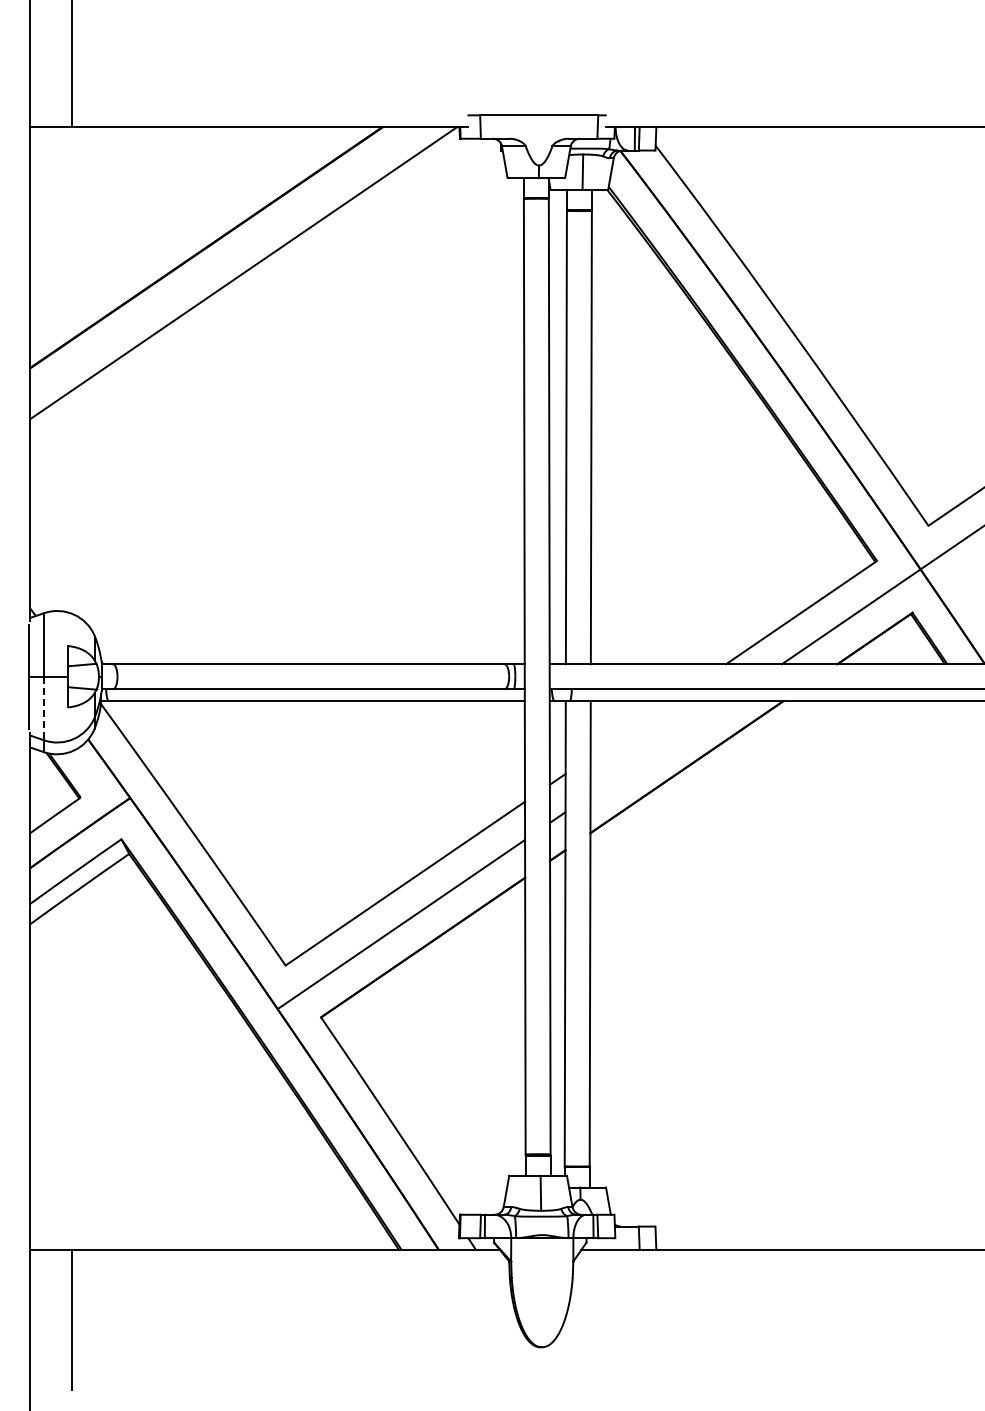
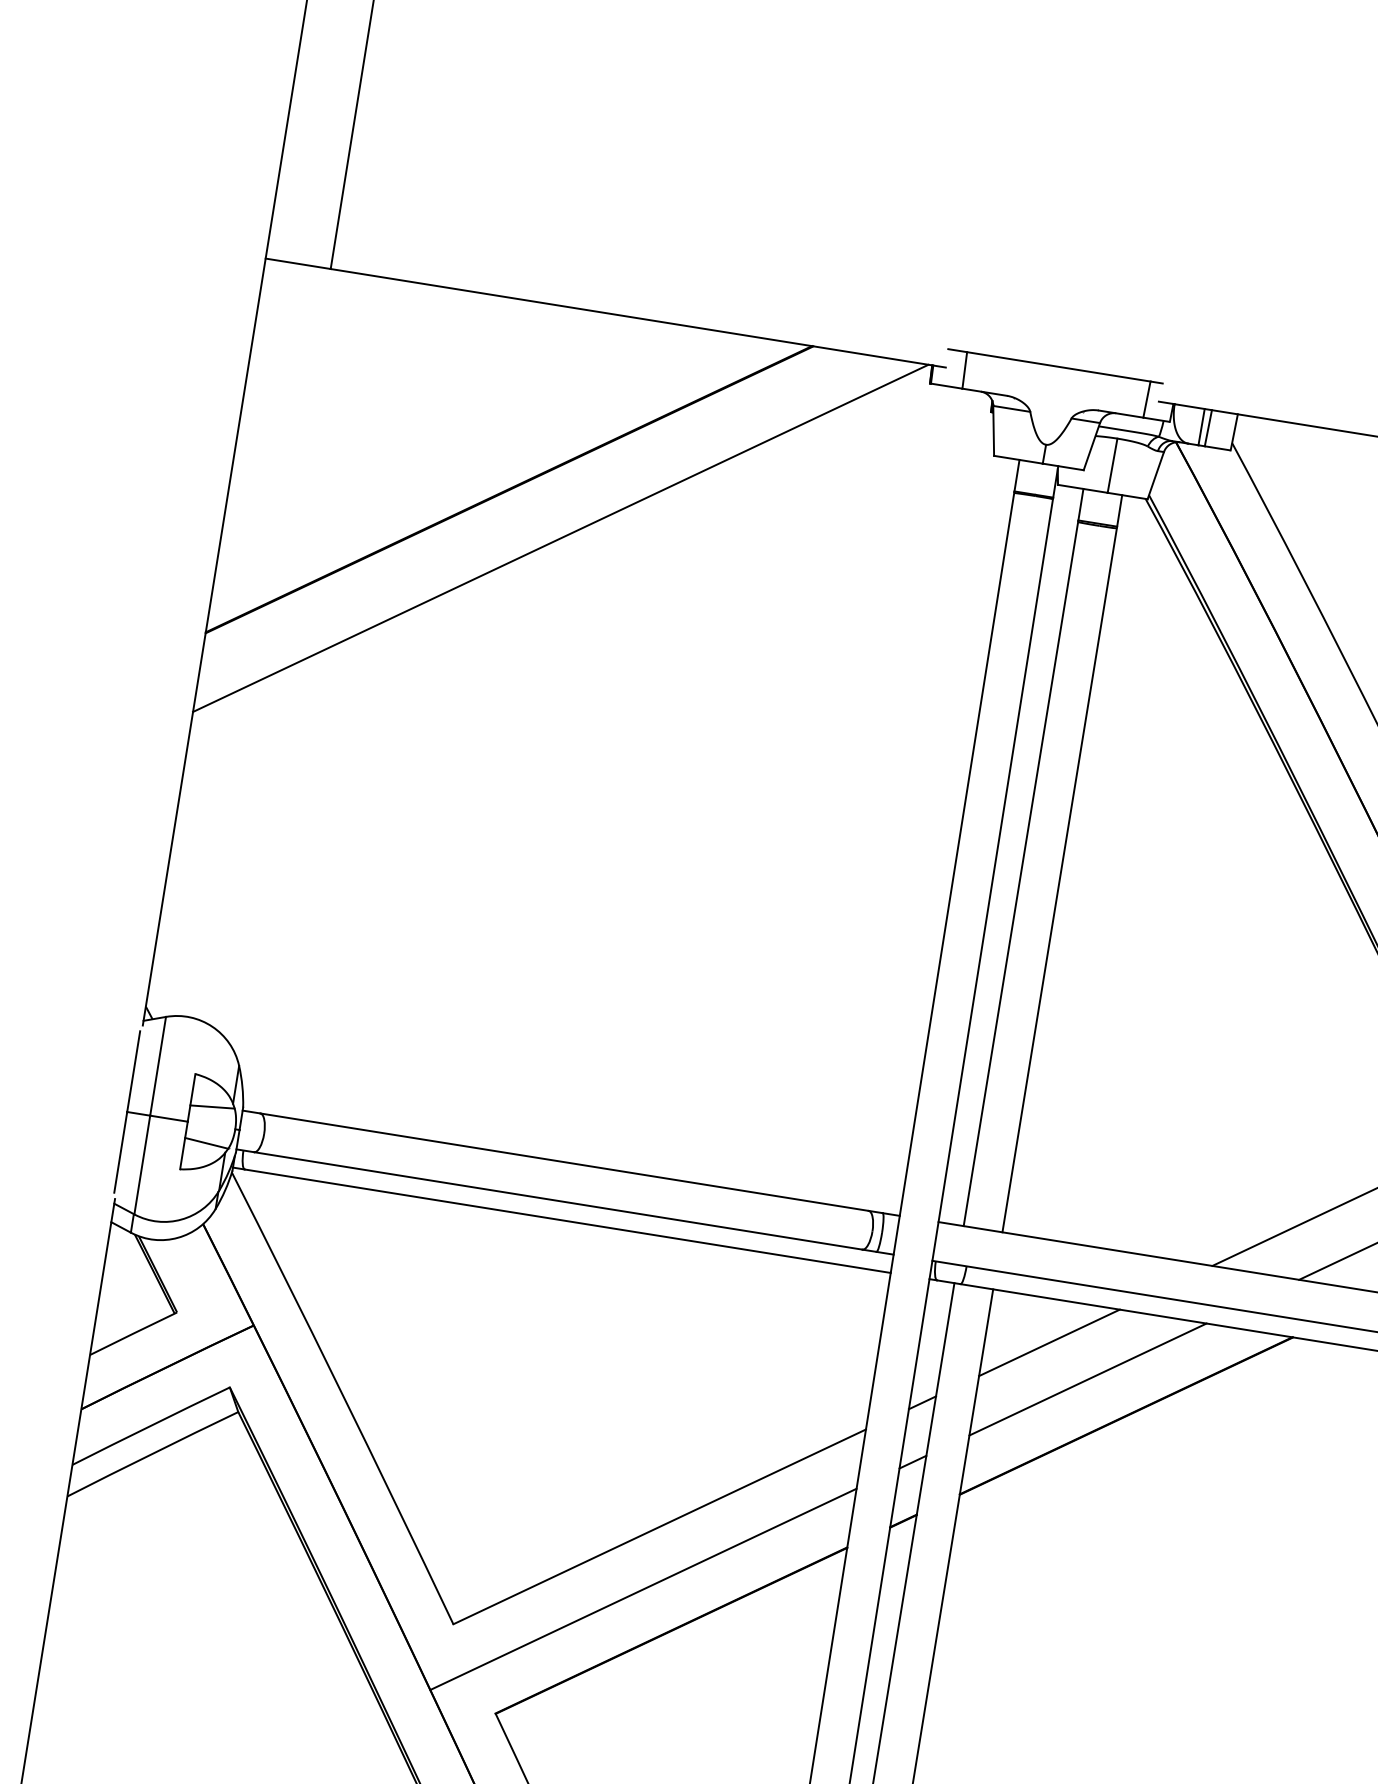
line: (44, 708) -> (142, 1165), dashed -> solid
line: (631, 728) -> (1049, 1342), added
line: (659, 748) -> (1088, 1380), added

